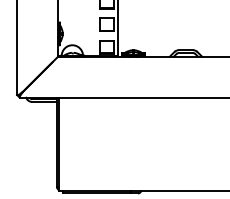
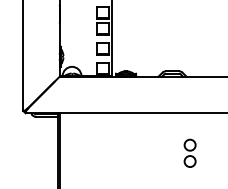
part: (205, 142) -> (189, 152), added

